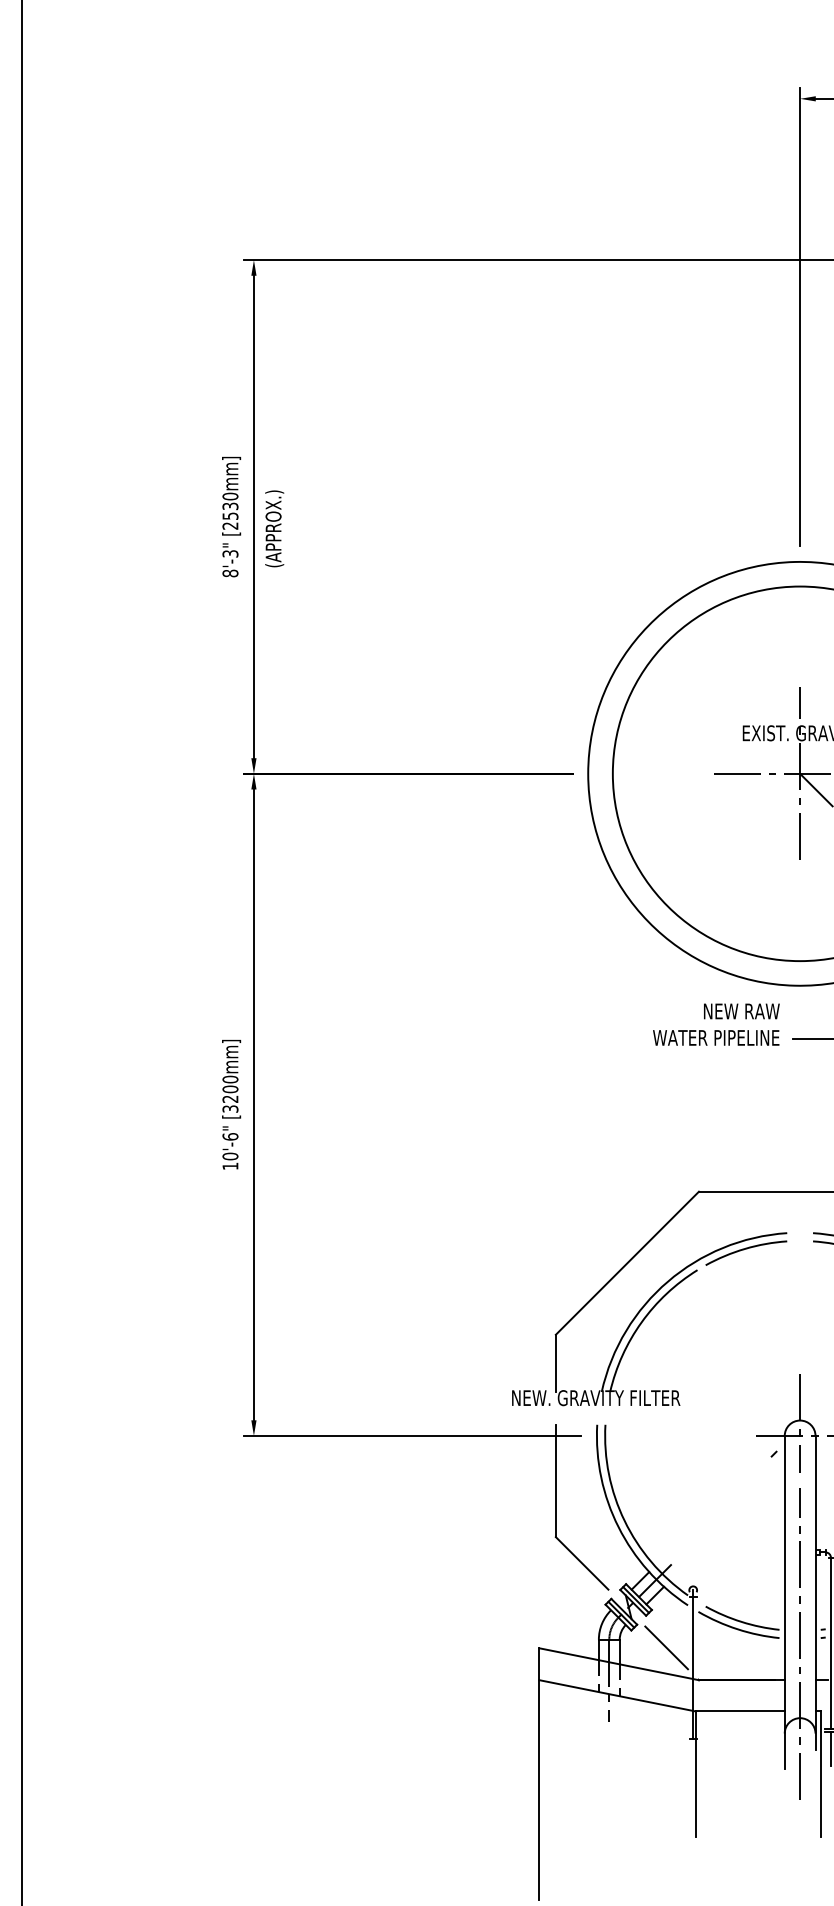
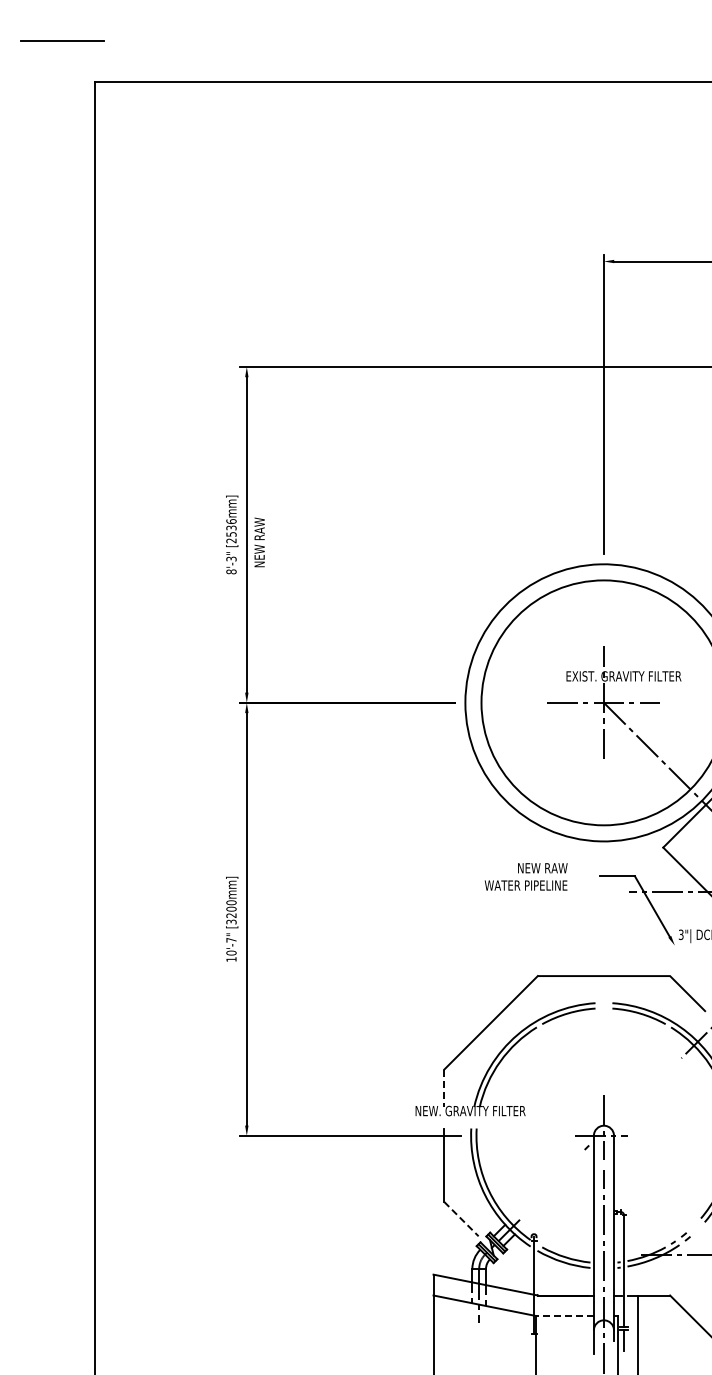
text: (230, 496) -> (231, 521), [2530mm] -> [2536mm]
text: (274, 528) -> (260, 542), (APPROX.) -> NEW RAW
text: (715, 1024) -> (525, 876), moved
text: (230, 1135) -> (231, 939), 10'-6" -> 10'-7"
line: (556, 1363) -> (444, 1088), solid -> dashed
line: (582, 1563) -> (461, 1219), solid -> dashed
line: (666, 1648) -> (516, 1274), removed
line: (739, 1710) -> (564, 1315), solid -> dashed

